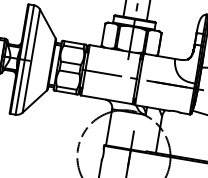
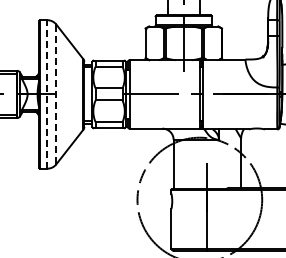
line: (24, 59) -> (47, 93), solid -> dashed
line: (31, 61) -> (56, 94), solid -> dashed

